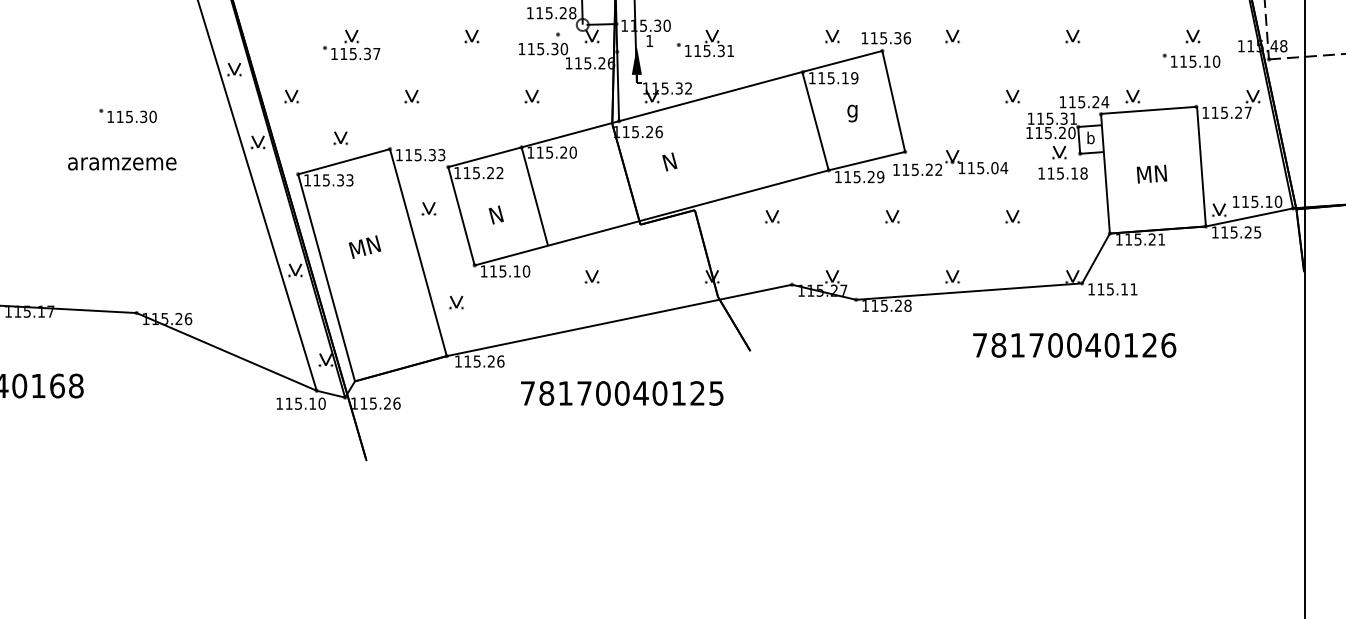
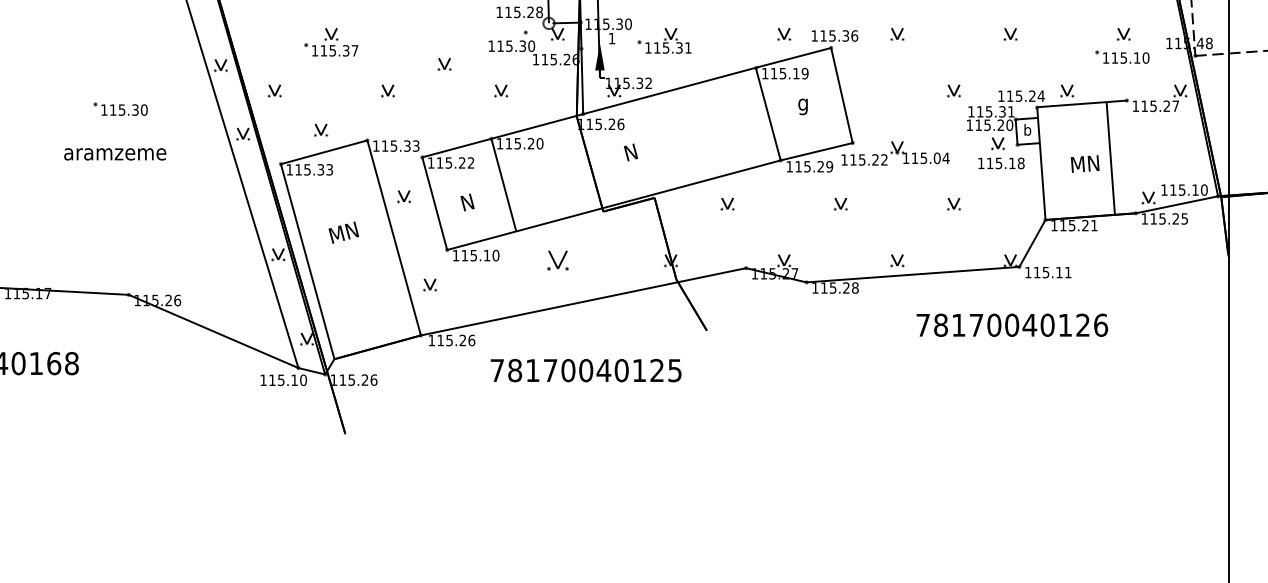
part: (471, 36) -> (444, 64), moved
line: (1201, 166) -> (1110, 158), moved
part: (591, 276) -> (557, 260), size x1.6

